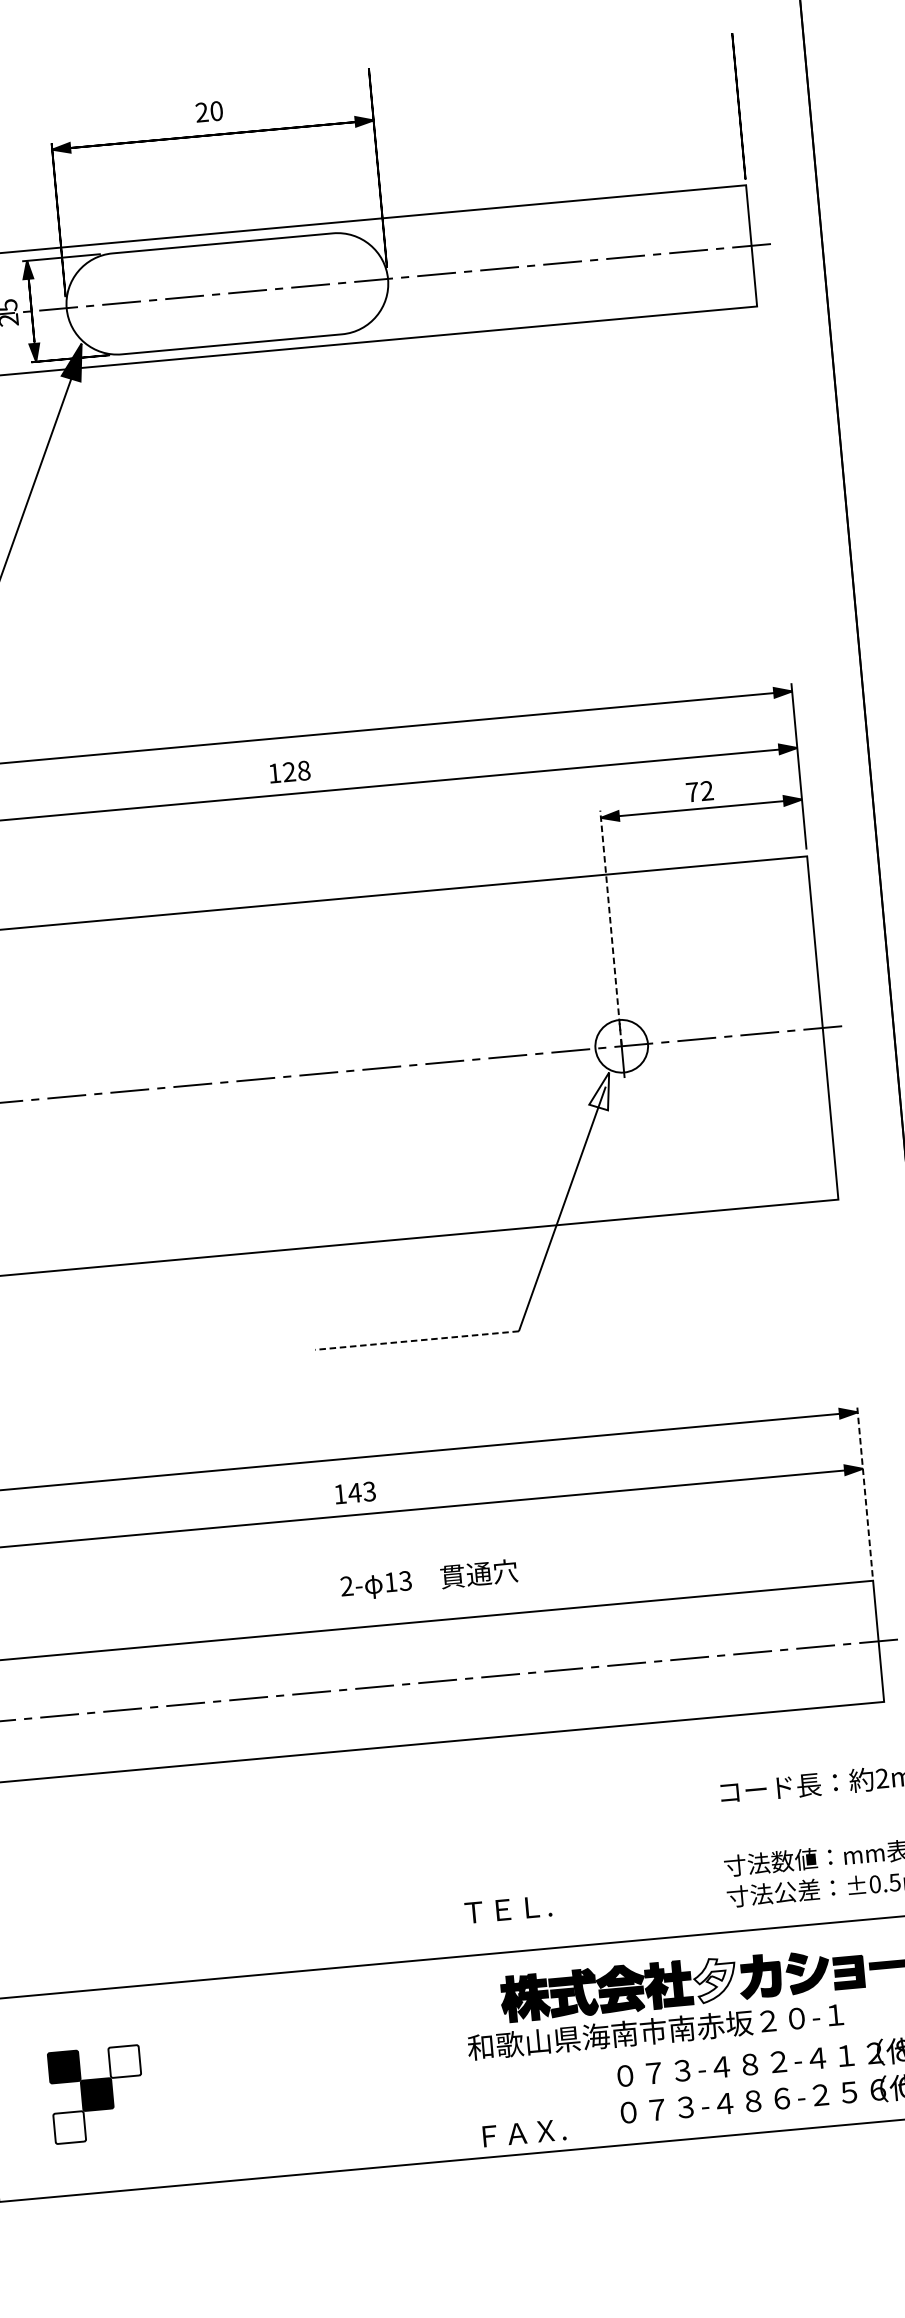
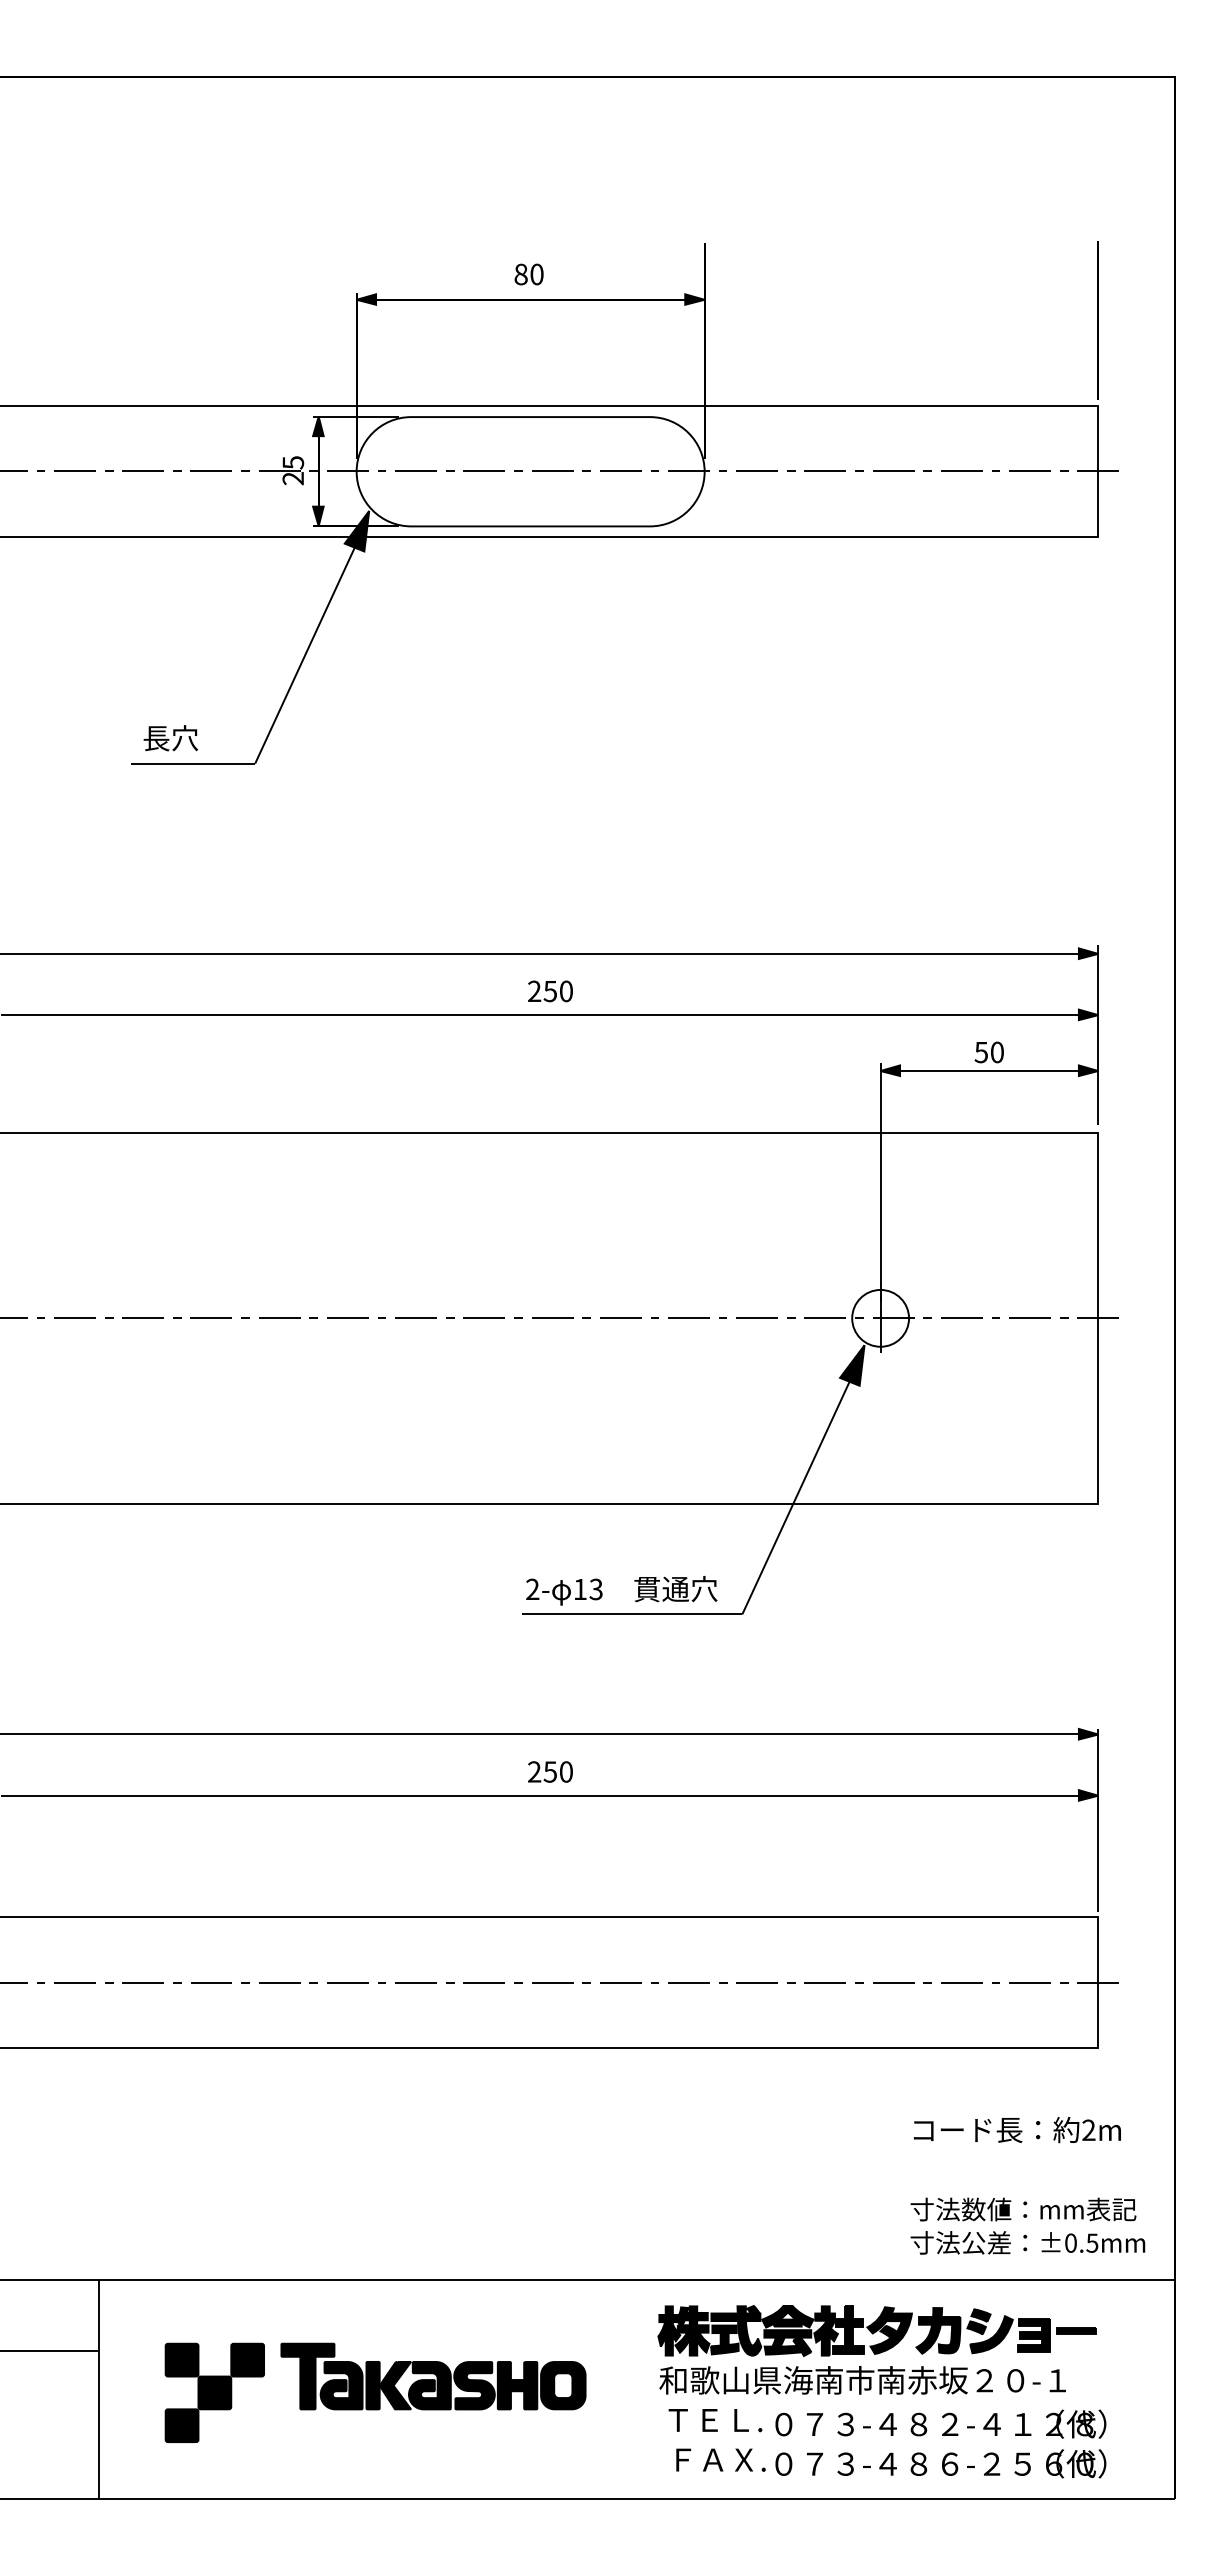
text: (201, 112) -> (520, 274), 20 -> 80
text: (289, 772) -> (550, 991), 128 -> 250
text: (699, 791) -> (988, 1052), 72 -> 50
line: (610, 927) -> (880, 1189), dashed -> solid
fill: (599, 1092) -> (852, 1365), added
line: (416, 1340) -> (631, 1614), dashed -> solid
line: (865, 1491) -> (1098, 1820), dashed -> solid
text: (354, 1492) -> (550, 1771), 143 -> 250
text: (429, 1579) -> (621, 1590), moved
text: (508, 1909) -> (715, 2420), moved
fill: (715, 1980) -> (889, 2330), added
text: (655, 2031) -> (862, 2380), moved
fill: (124, 2060) -> (247, 2359), added
part: (297, 2061) -> (433, 2376), added
fill: (69, 2127) -> (181, 2425), added
text: (524, 2132) -> (720, 2459), moved

